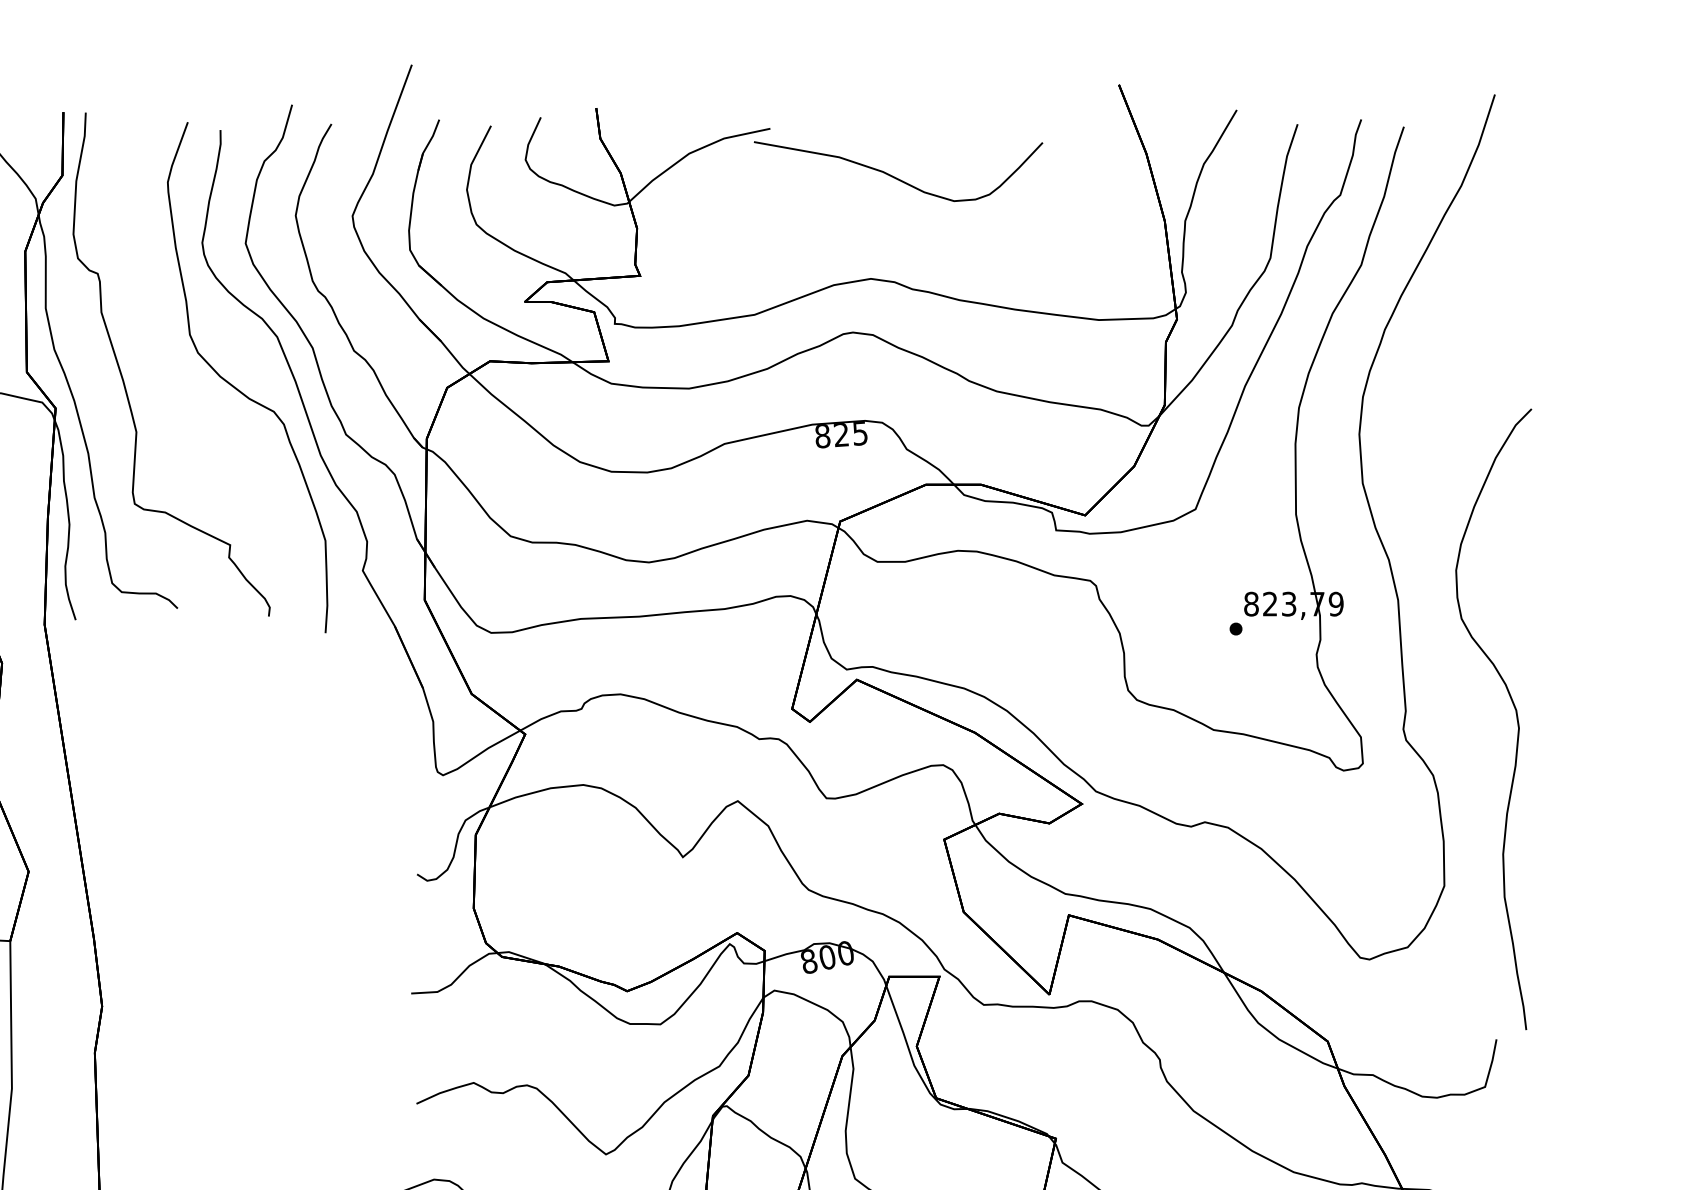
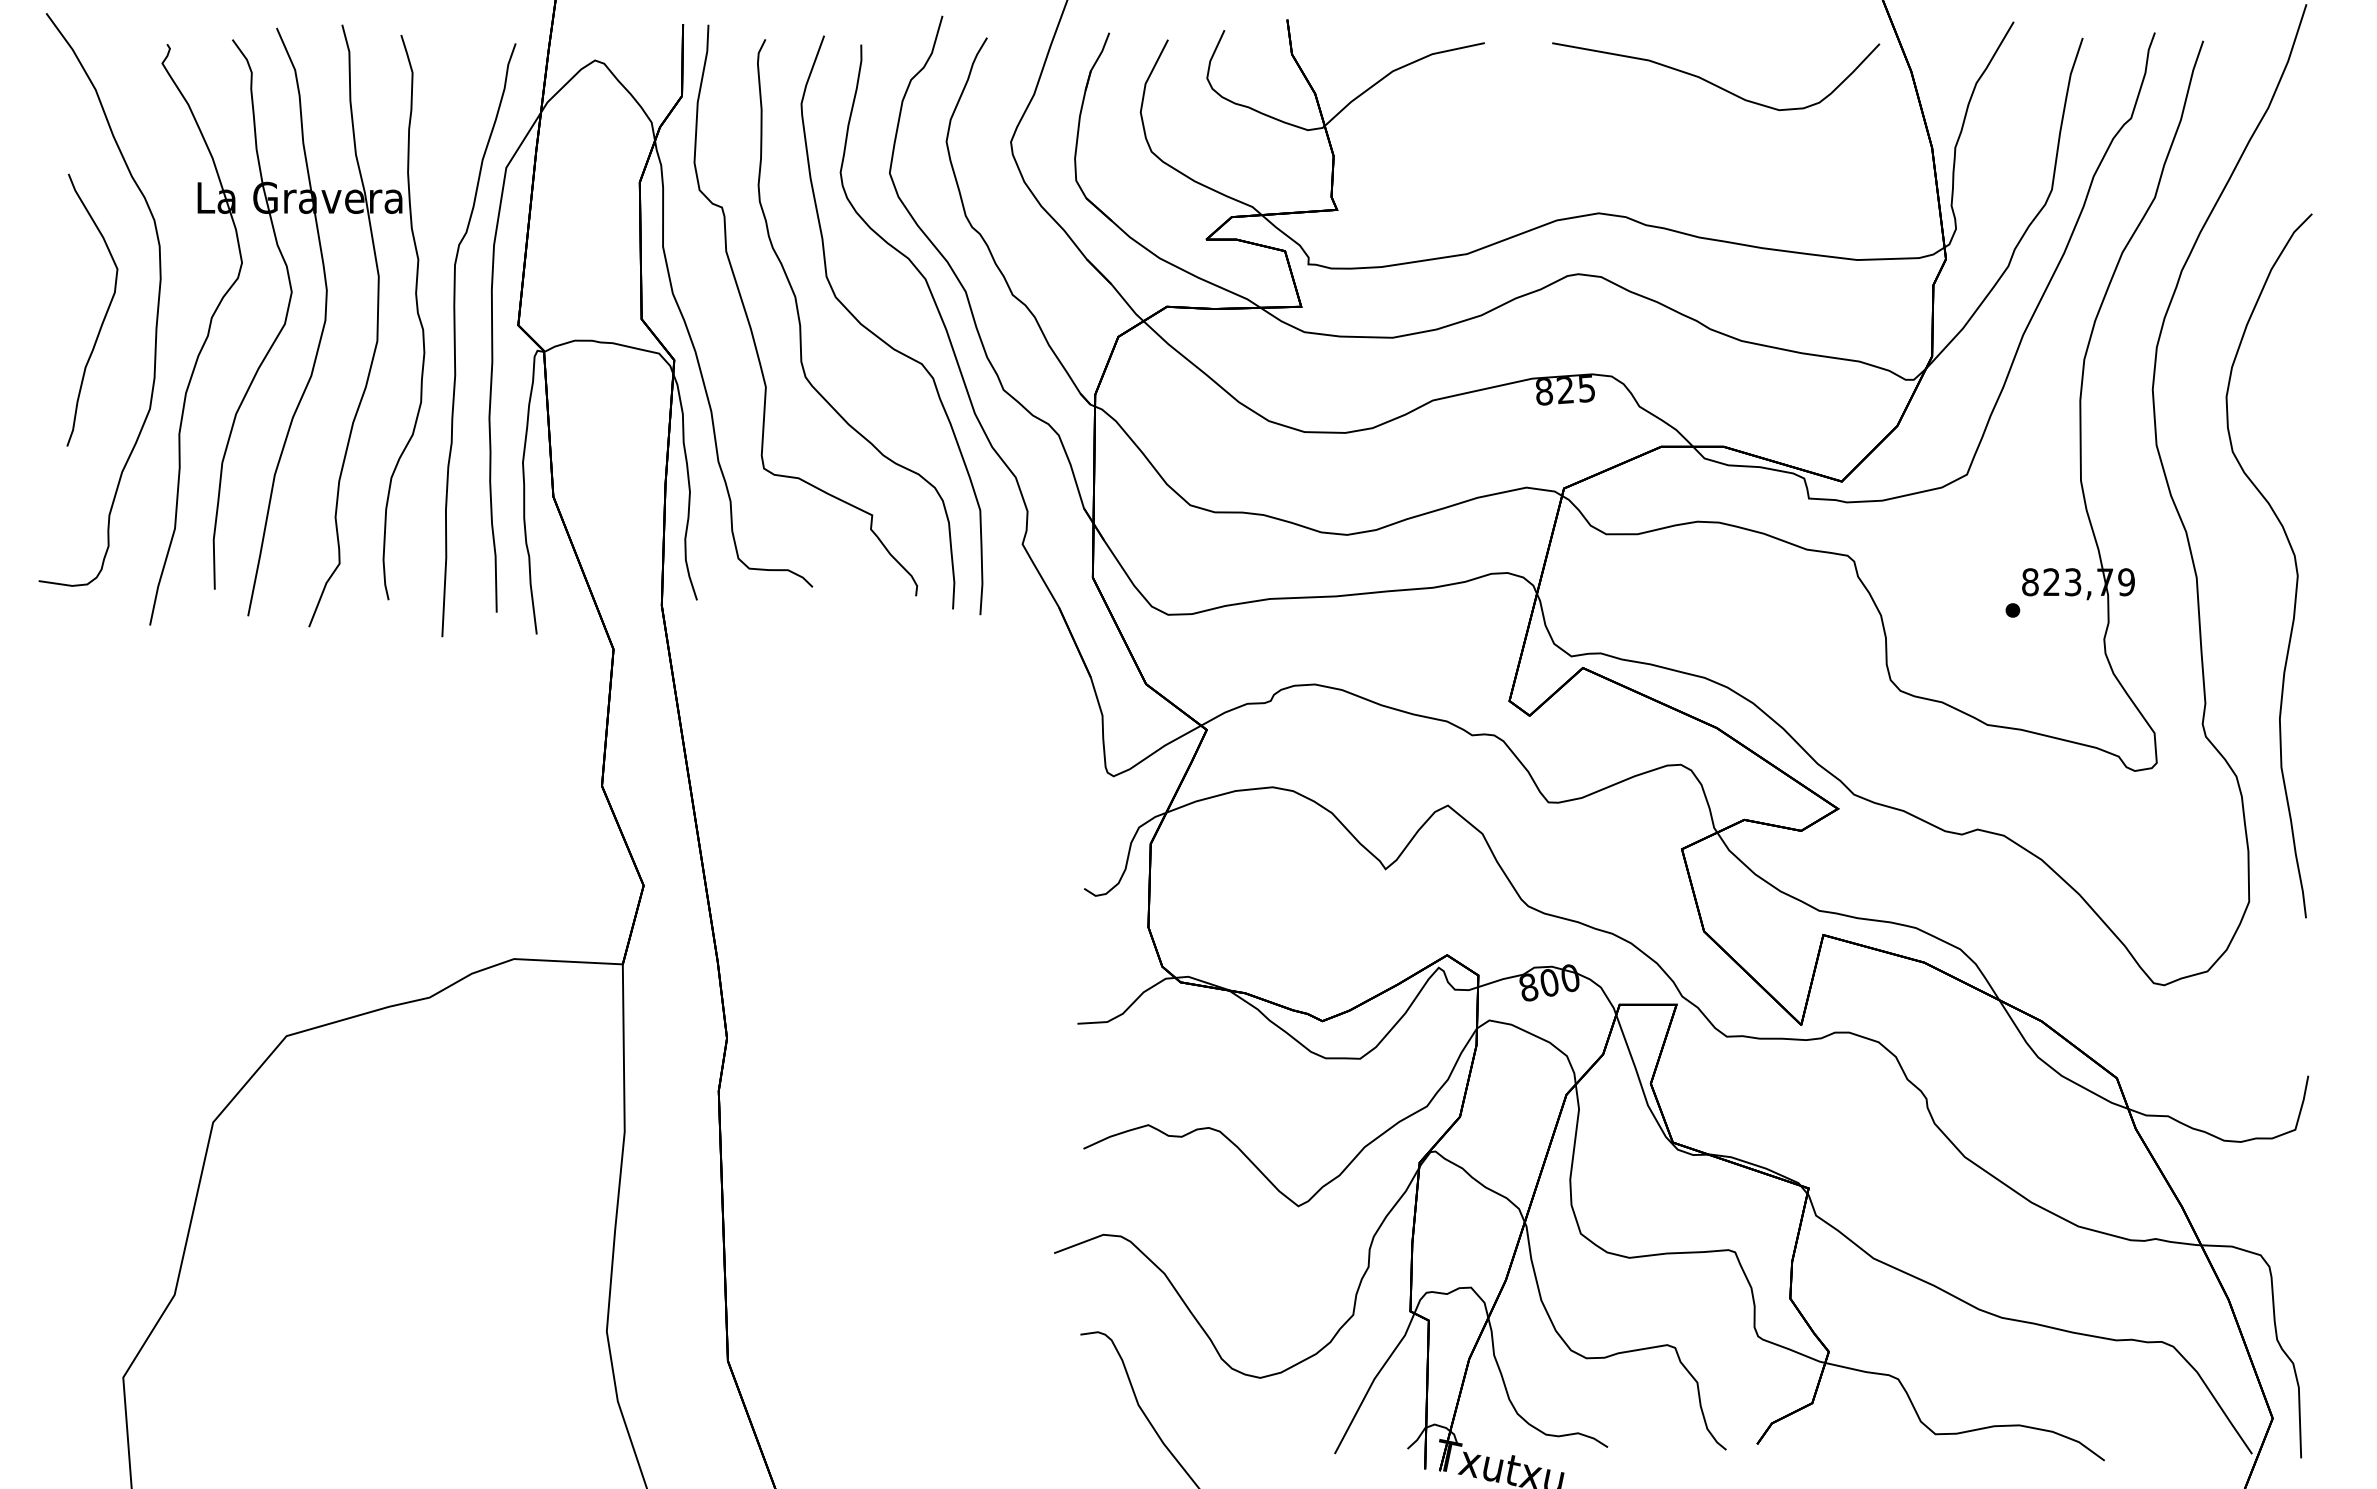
curve: (895, 176) -> (1712, 82), moved
curve: (167, 377) -> (801, 325), added
curve: (1516, 716) -> (2294, 562), moved

